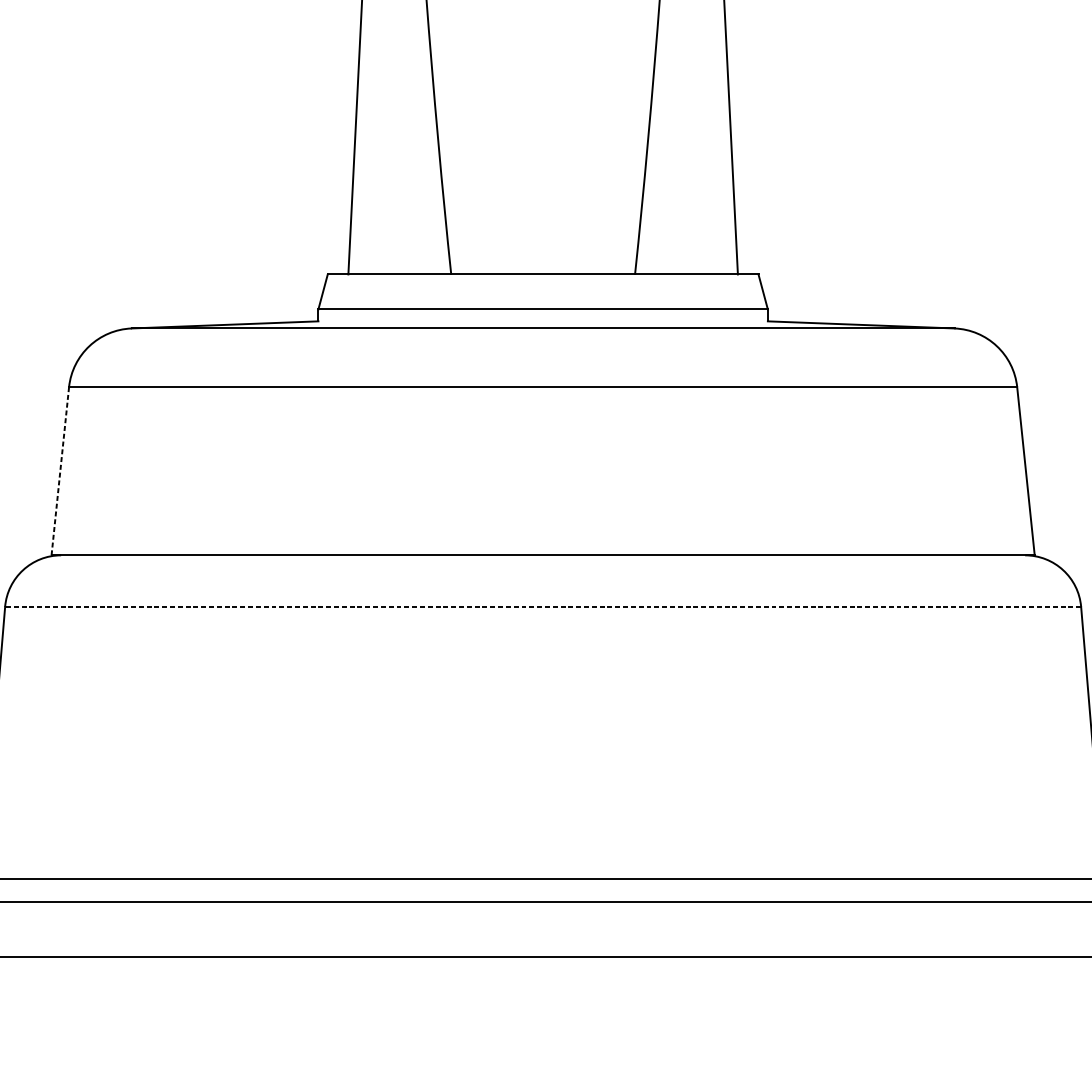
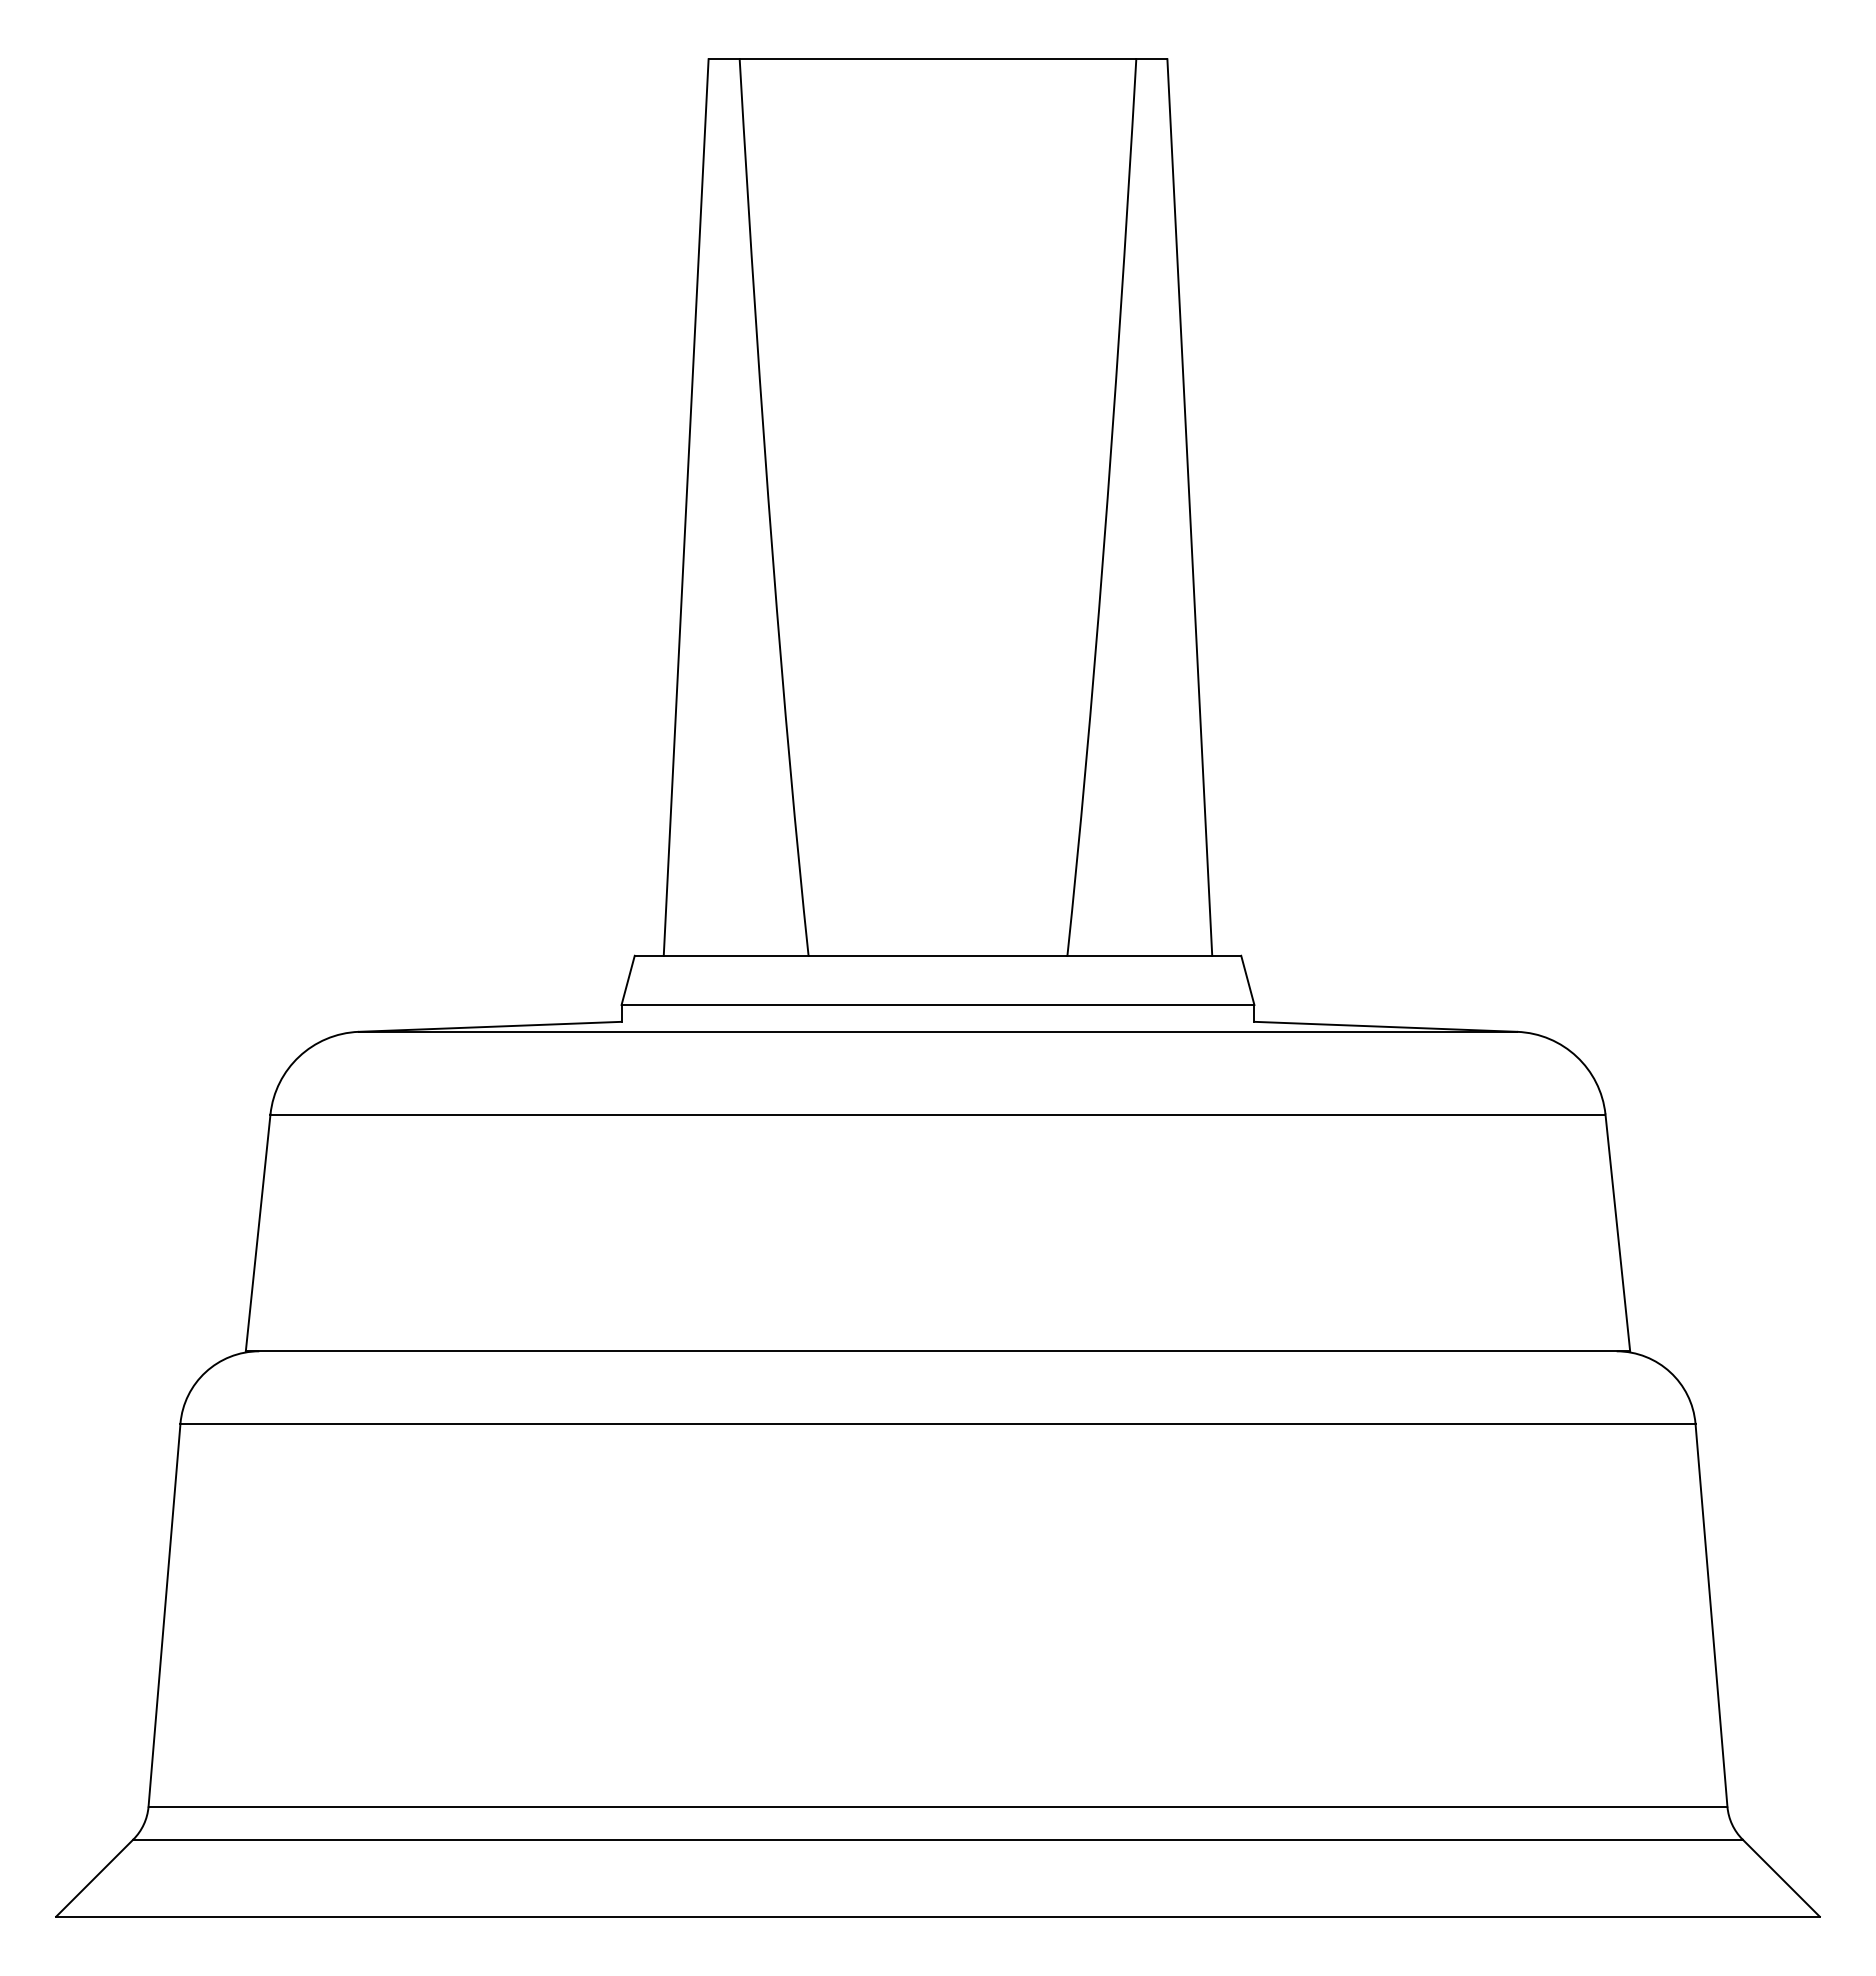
line: (60, 471) -> (258, 1233), dashed -> solid
line: (543, 606) -> (938, 1423), dashed -> solid

